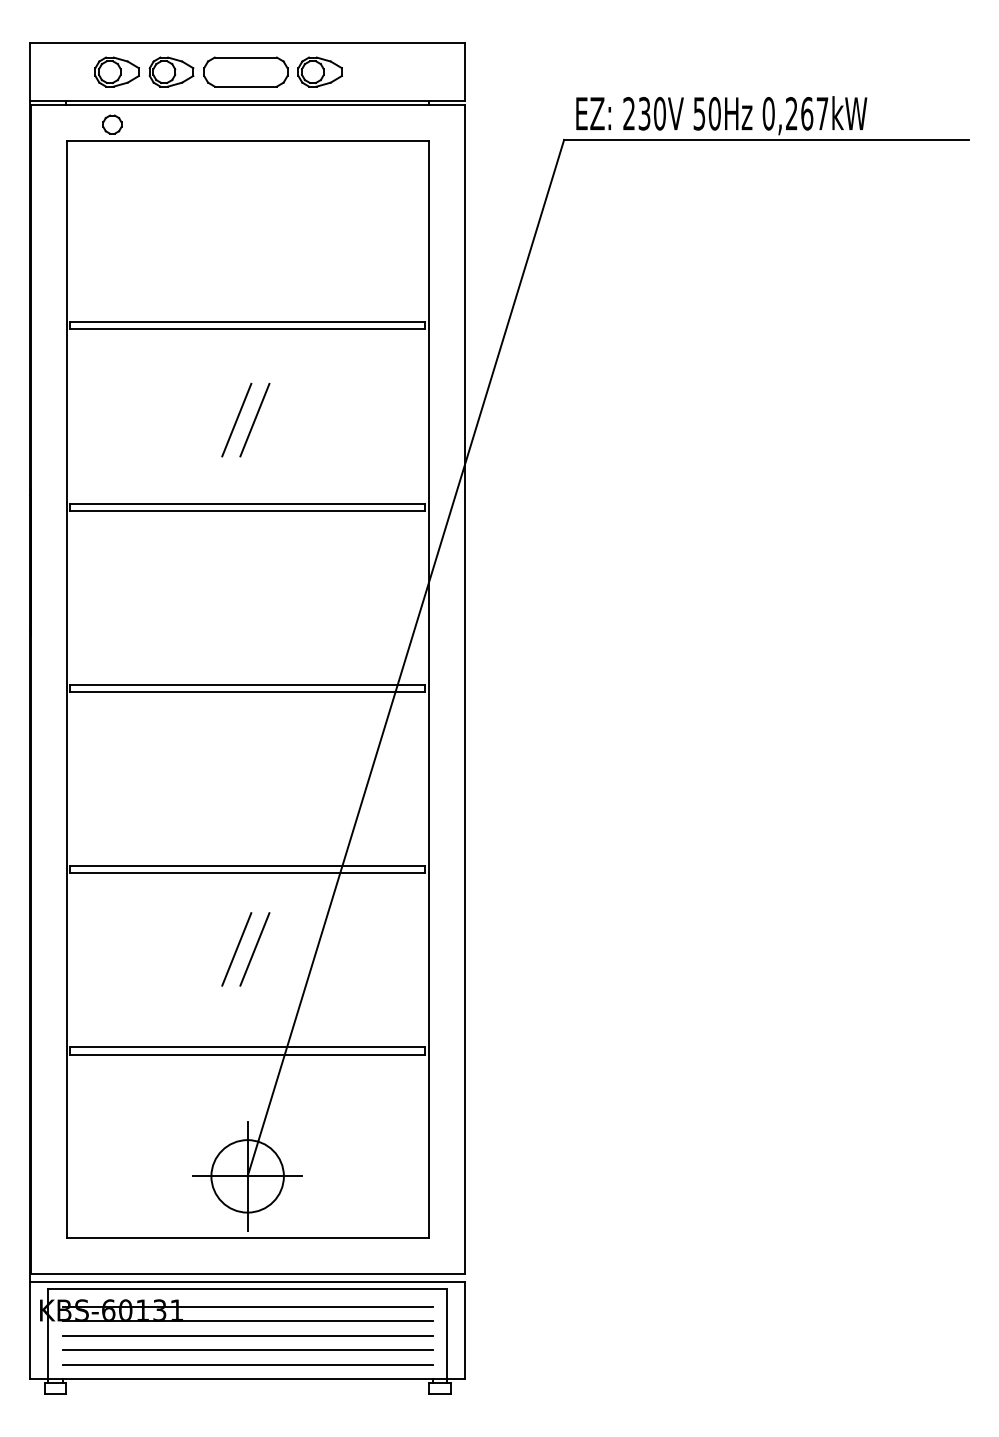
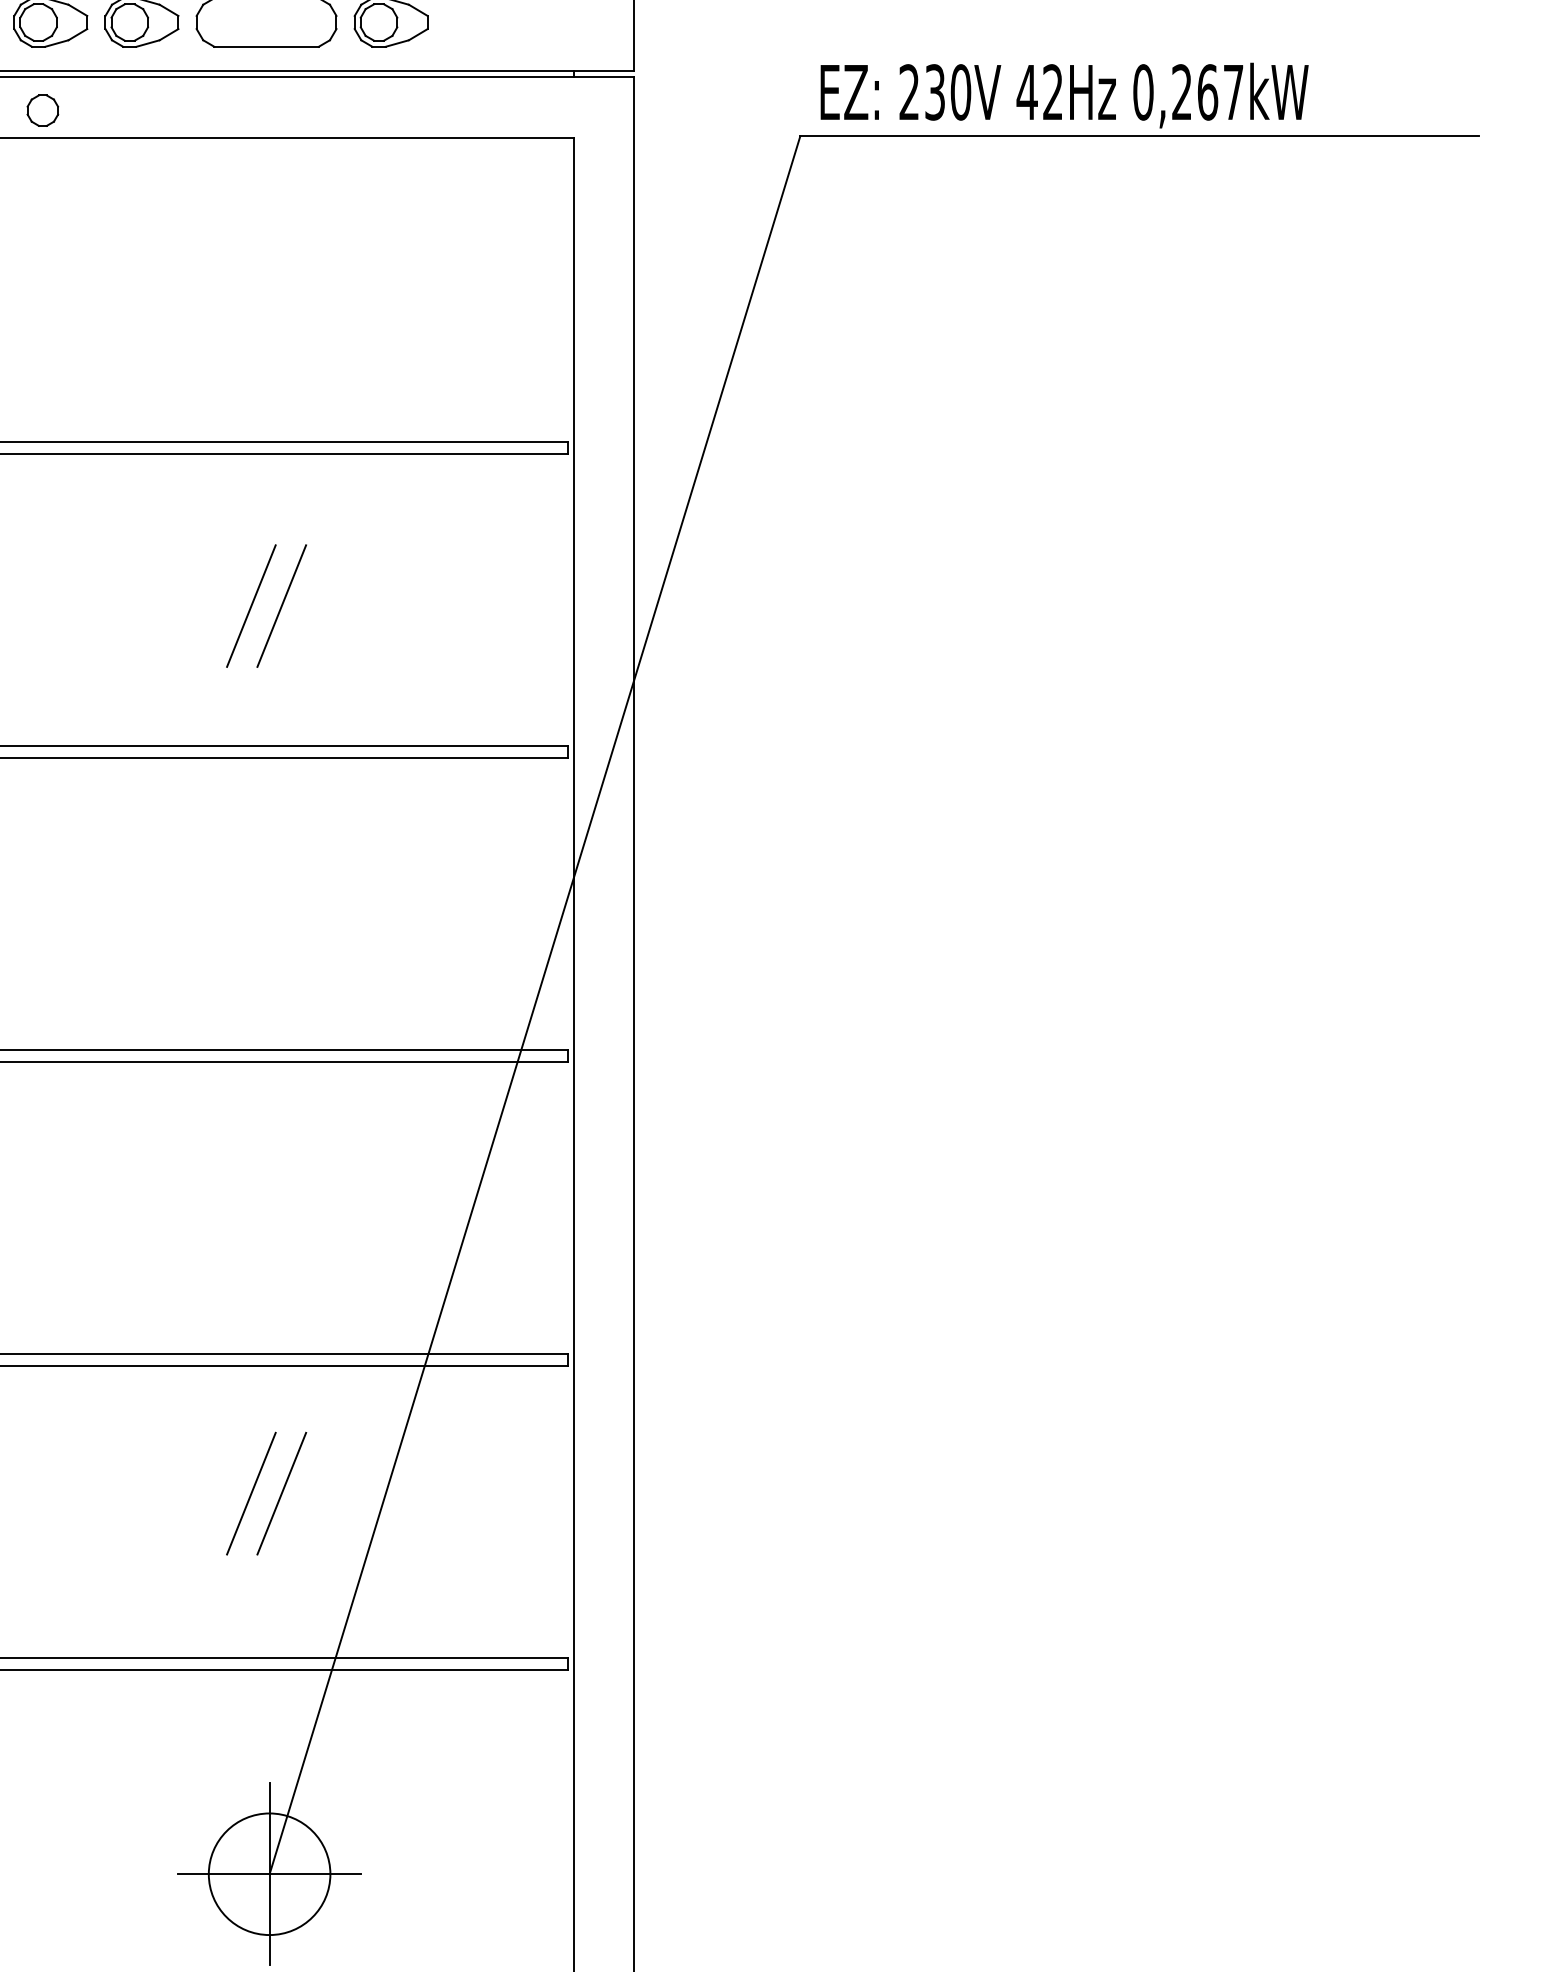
text: (706, 113) -> (1039, 91), 50Hz -> 42Hz

